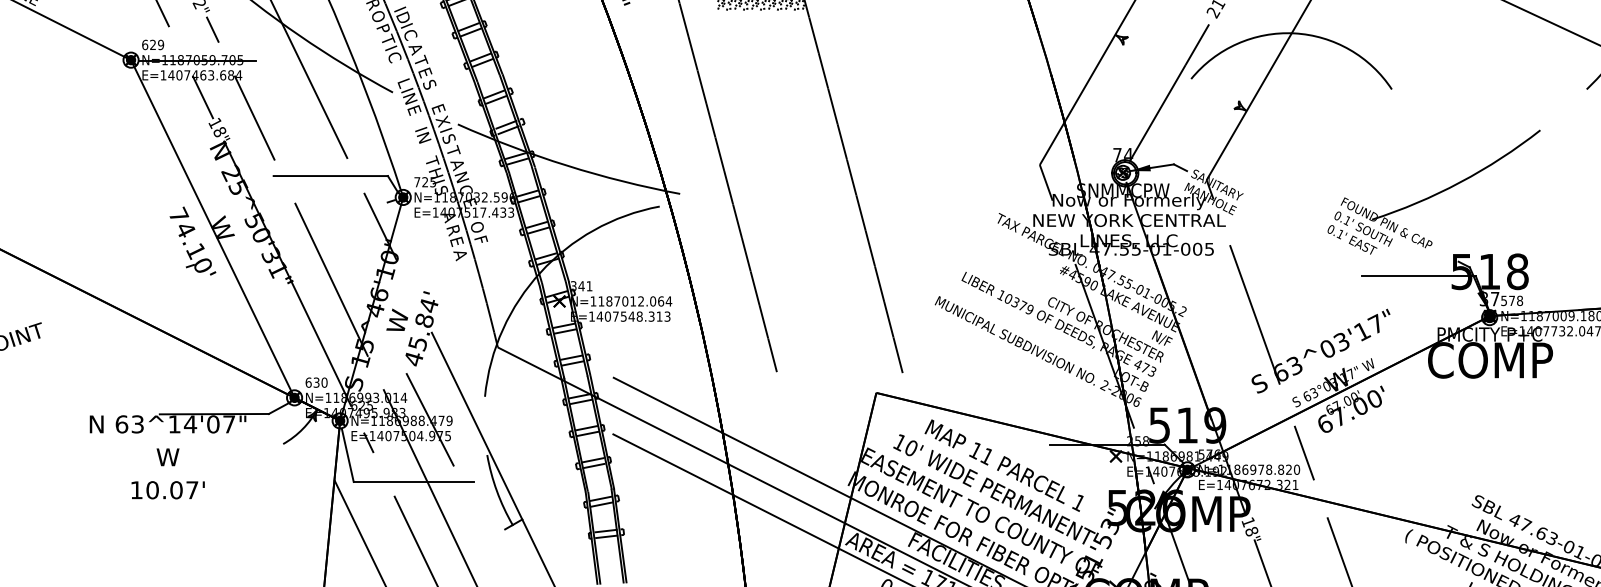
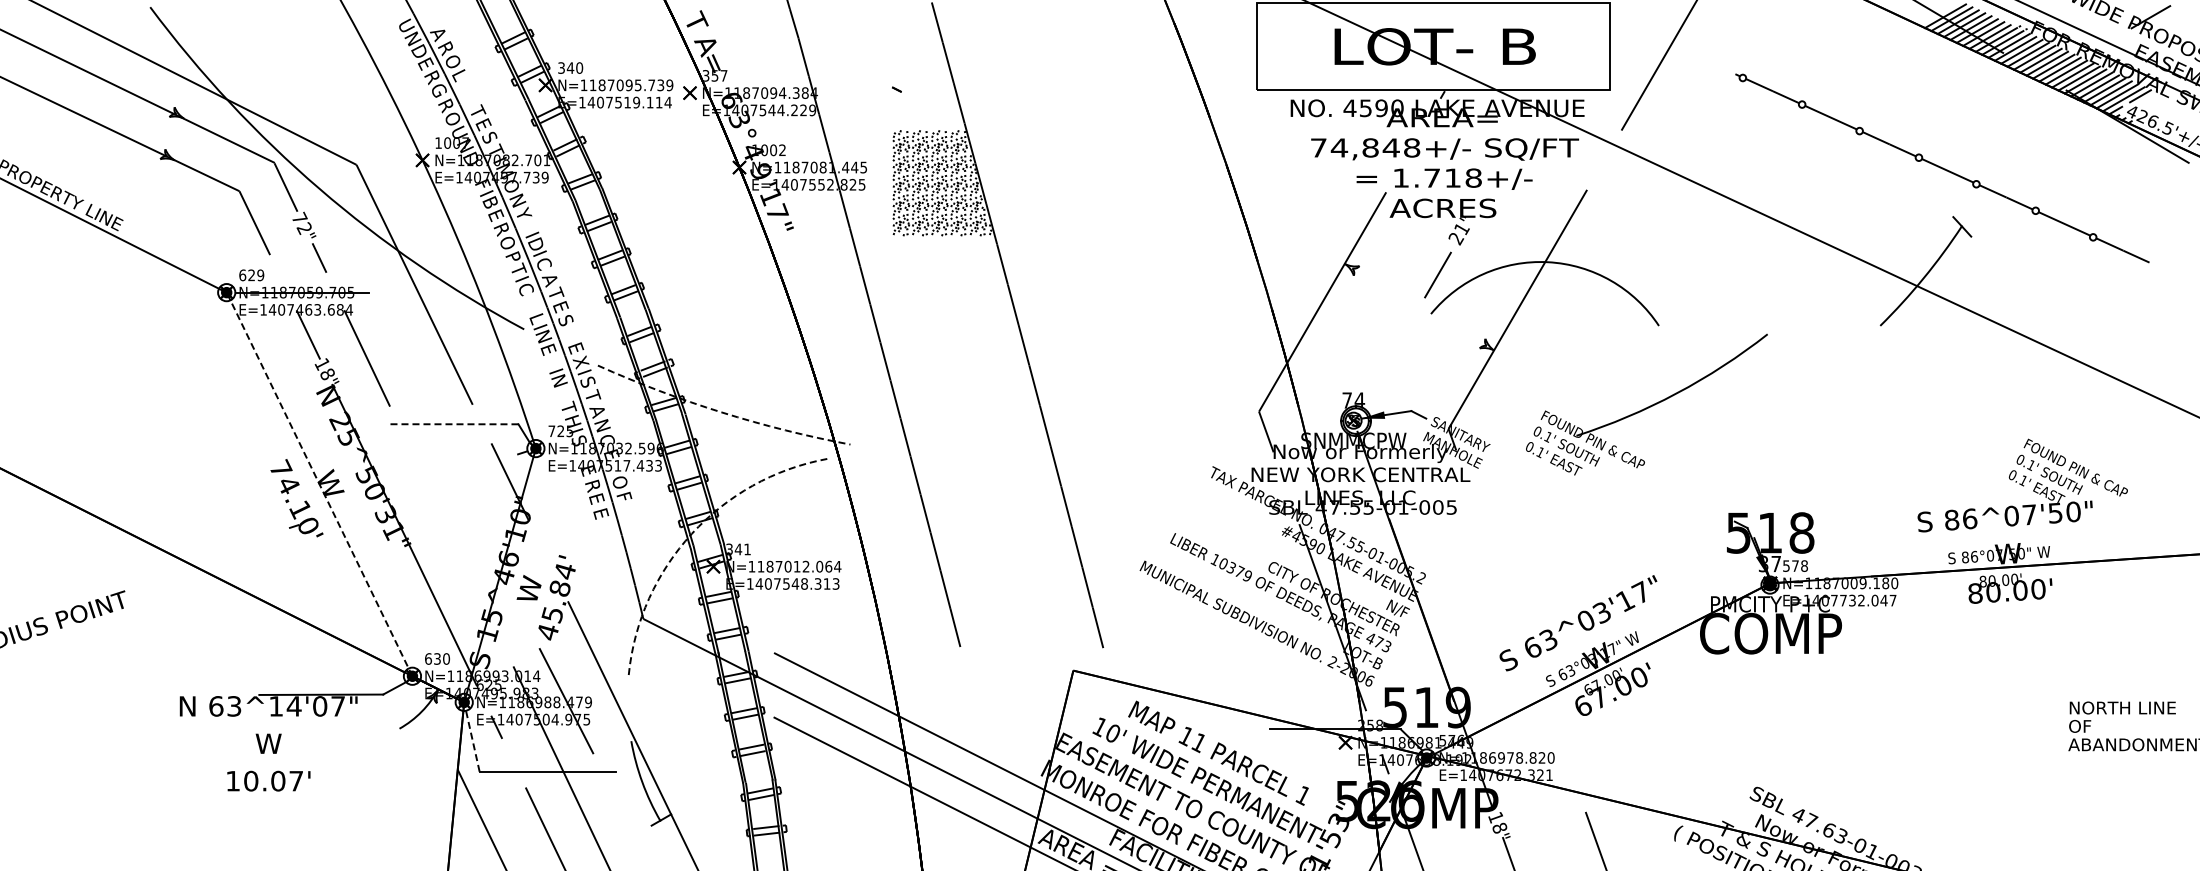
line: (1157, 112) -> (1392, 352), removed
arc: (566, 165) -> (721, 412), solid -> dashed
line: (330, 176) -> (453, 424), solid -> dashed
part: (1433, 192) -> (1646, 404), moved
text: (449, 217) -> (588, 471), A -> E
line: (212, 229) -> (319, 484), solid -> dashed
text: (460, 255) -> (600, 514), A -> E
arc: (540, 272) -> (691, 533), solid -> dashed
line: (1418, 276) -> (1689, 538), removed
line: (330, 279) -> (453, 541), removed
line: (1255, 314) -> (1503, 581), removed
line: (1304, 452) -> (1559, 738), removed
line: (348, 456) -> (473, 742), solid -> dashed

